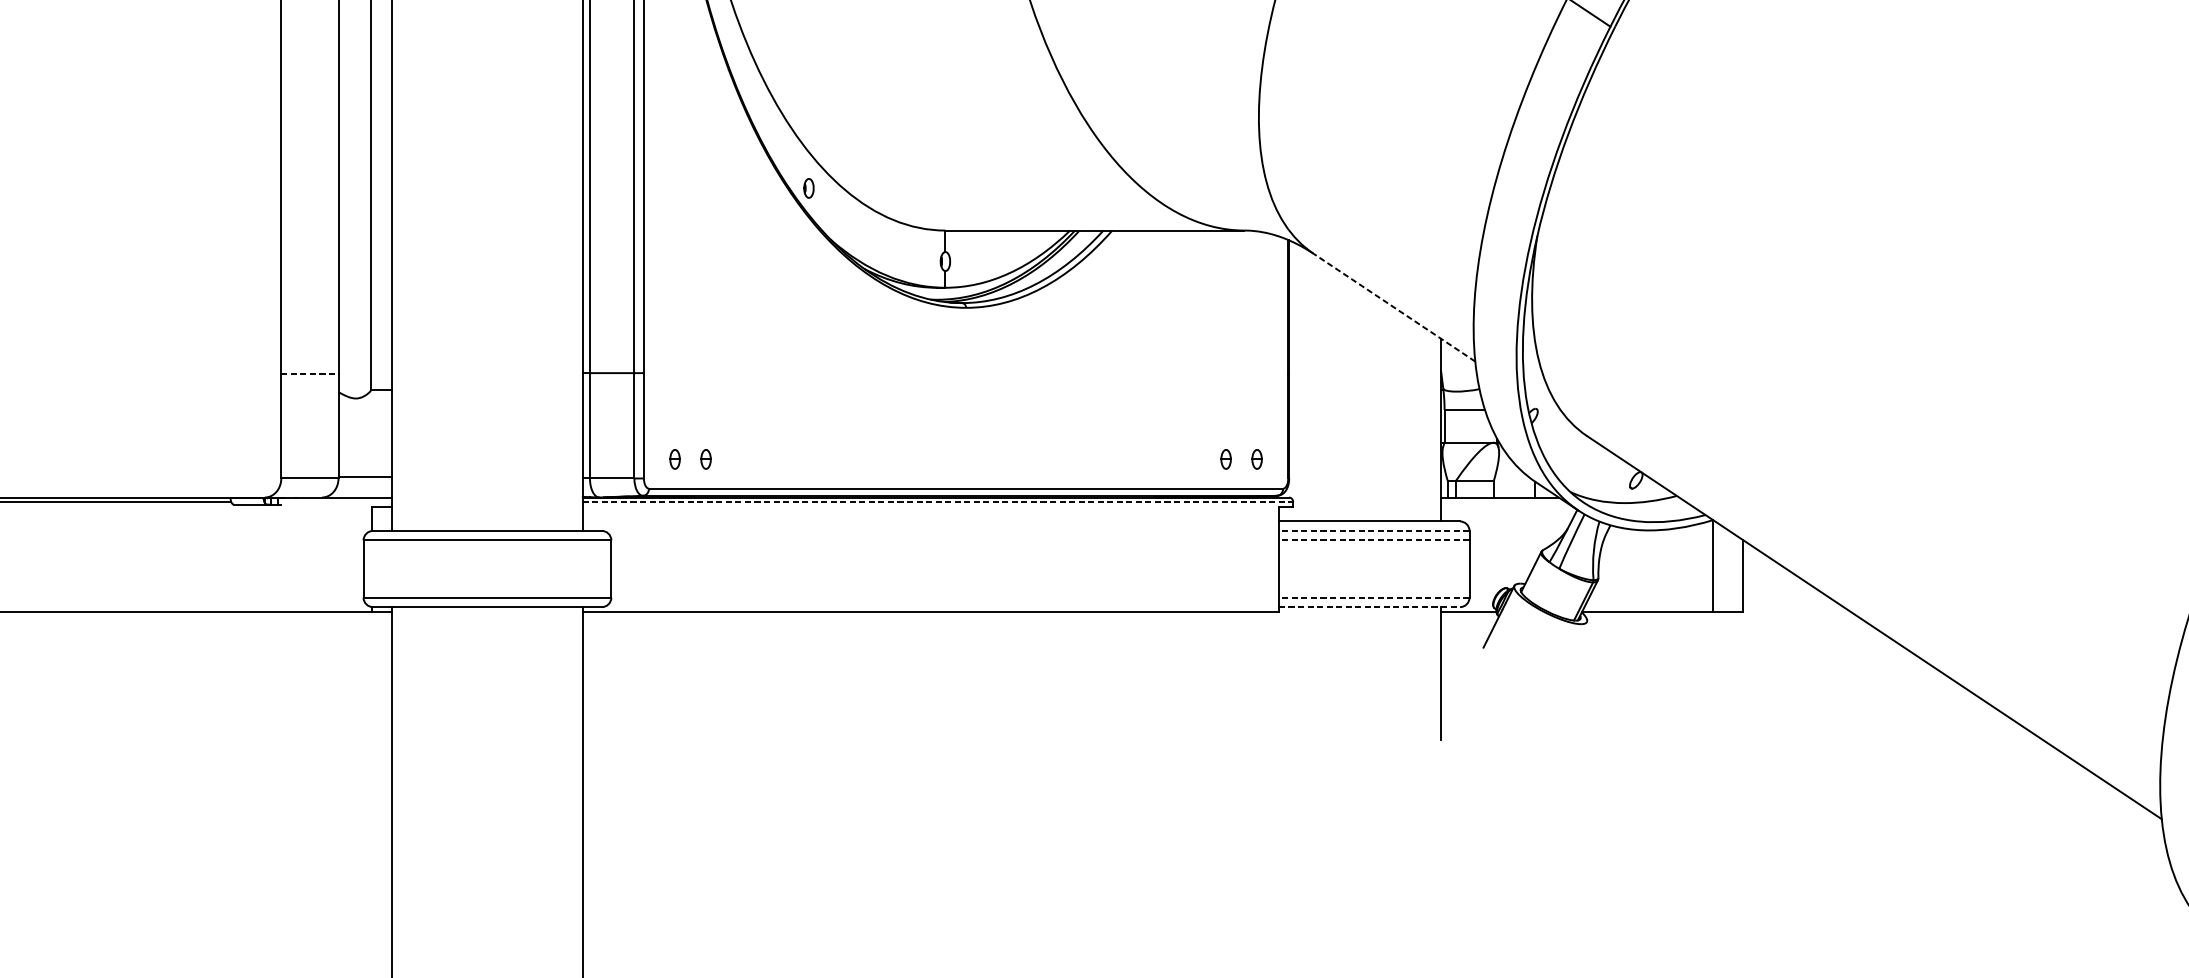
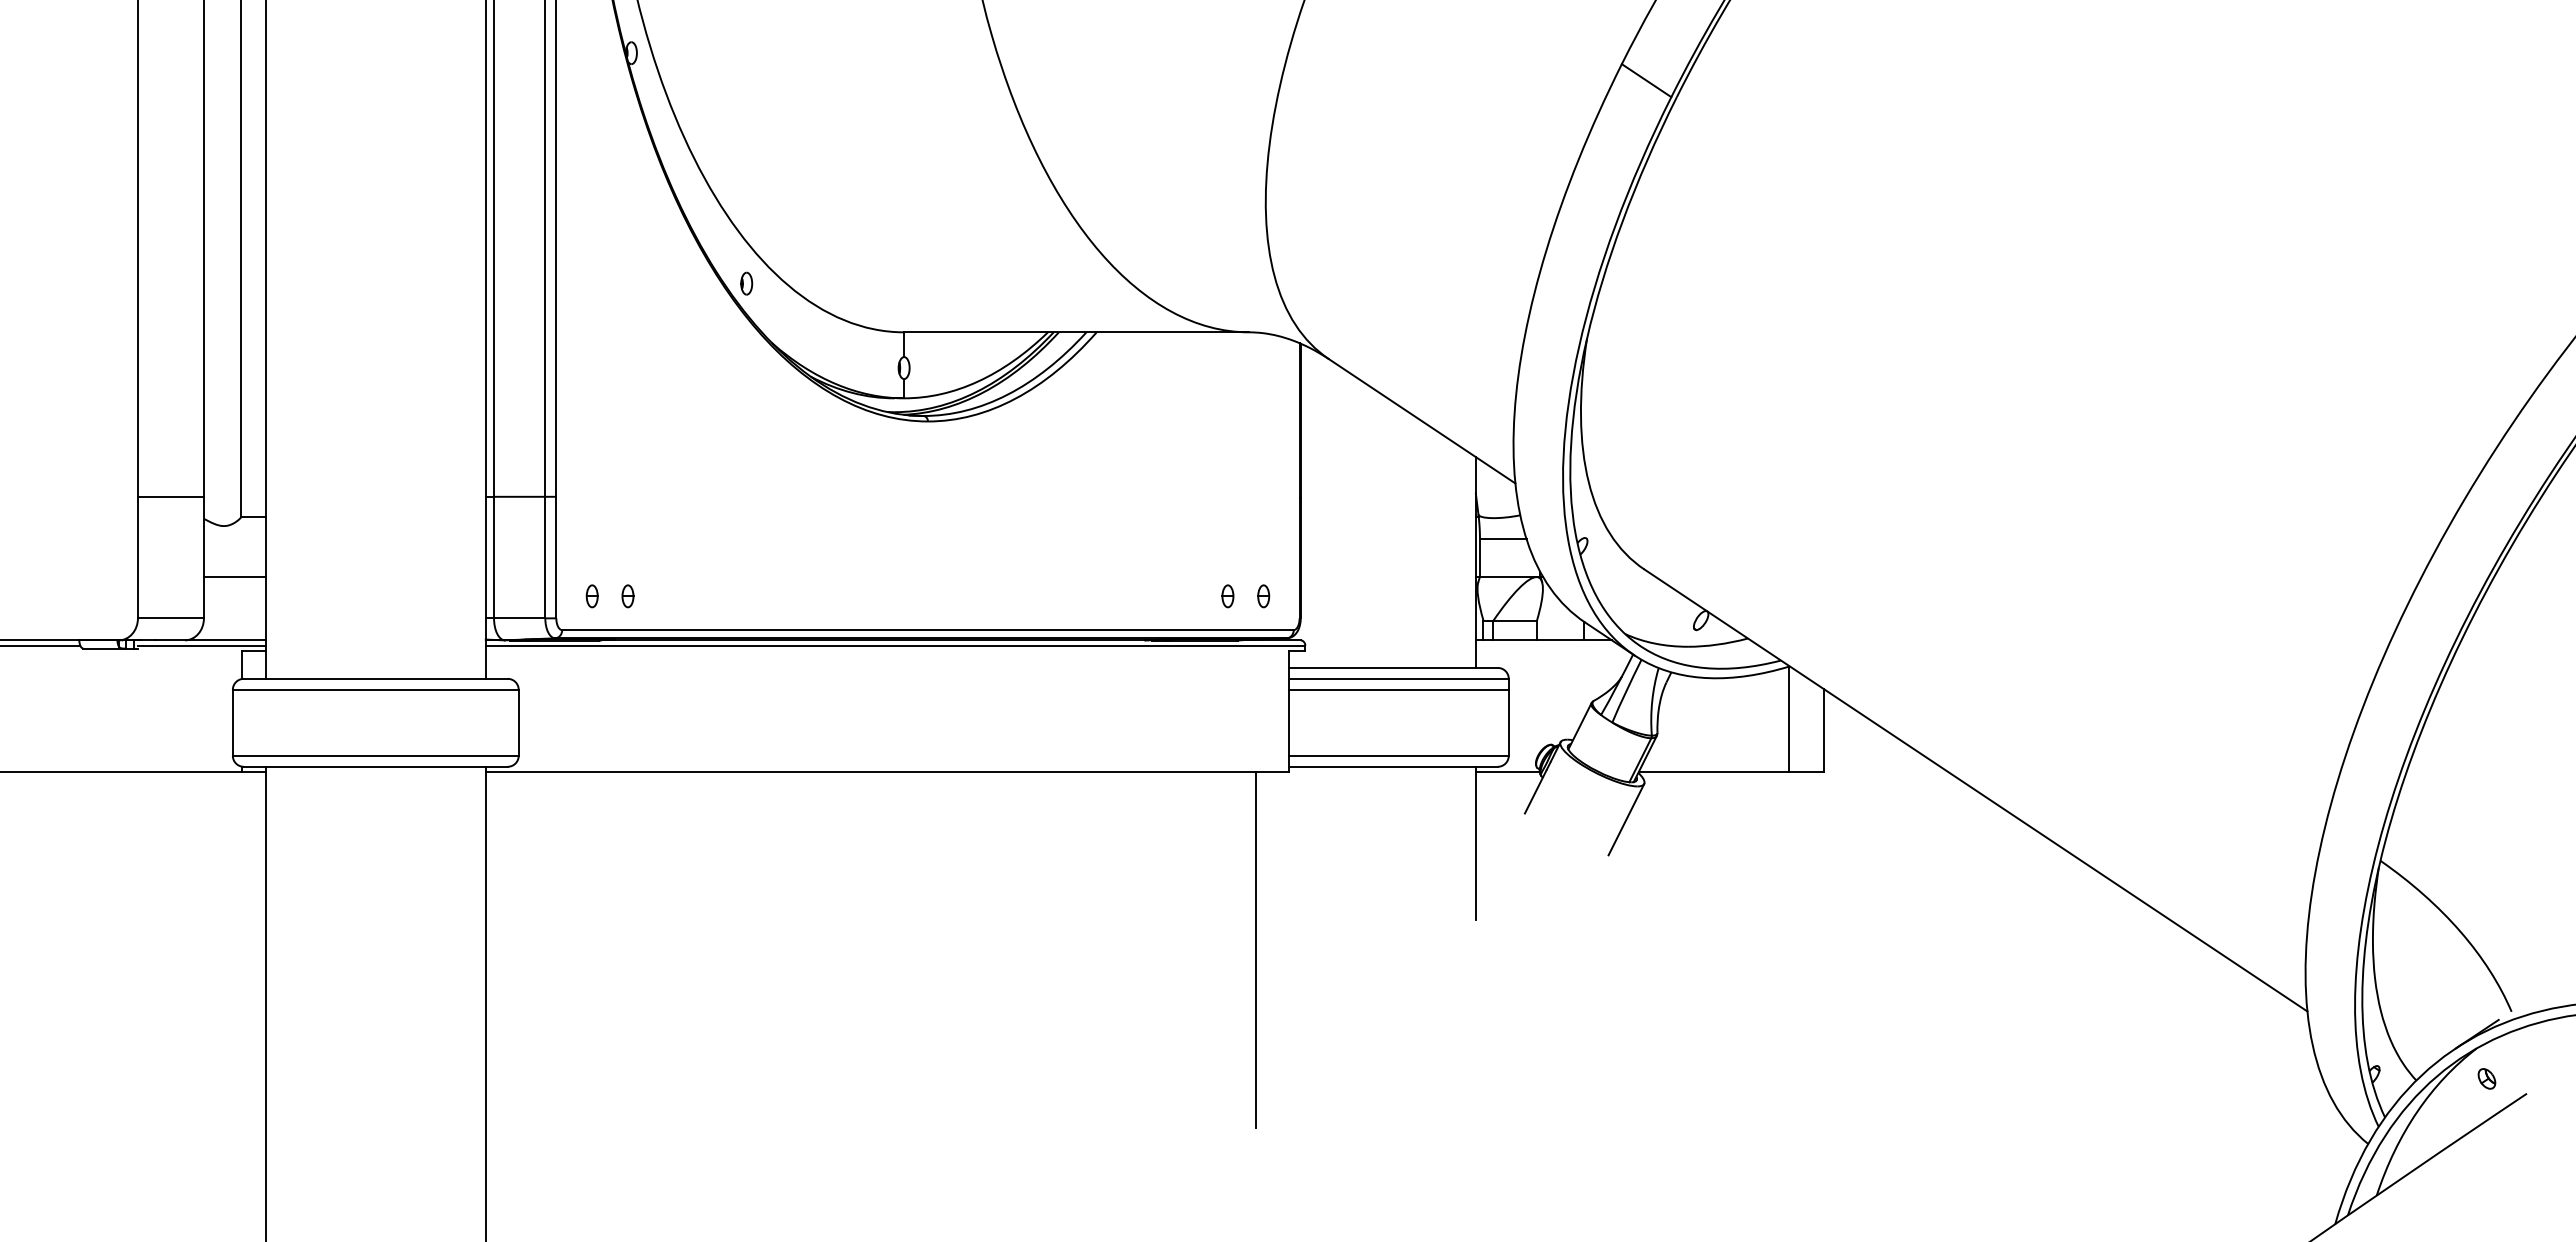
line: (1394, 307) -> (1422, 421), dashed -> solid
line: (310, 373) -> (171, 497), dashed -> solid
line: (364, 476) -> (234, 577), moved
line: (336, 502) -> (201, 645), added
line: (937, 502) -> (895, 645), dashed -> solid
line: (1373, 530) -> (1398, 678), dashed -> solid
line: (1373, 540) -> (1398, 689), dashed -> solid
line: (1373, 597) -> (1398, 755), dashed -> solid
line: (1369, 606) -> (1393, 766), dashed -> solid
line: (1571, 652) -> (1626, 819), added
line: (1249, 765) -> (1255, 949), added

